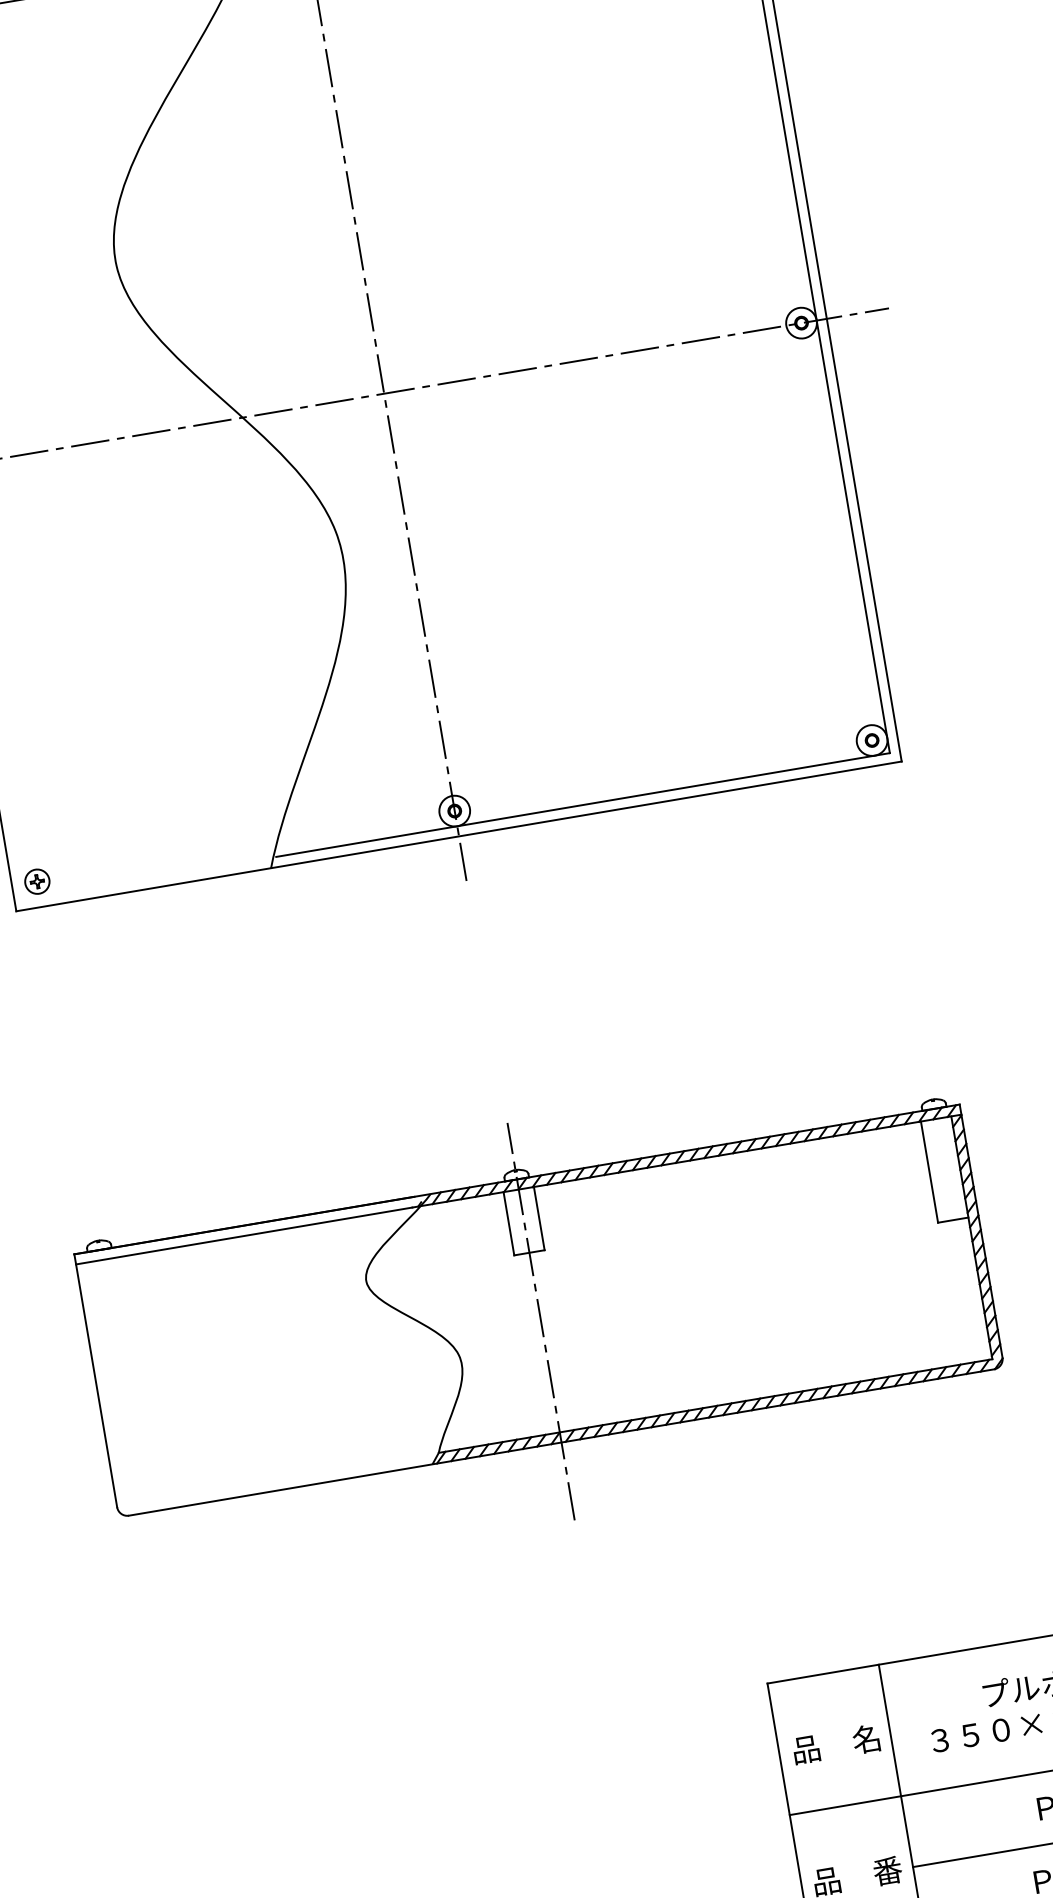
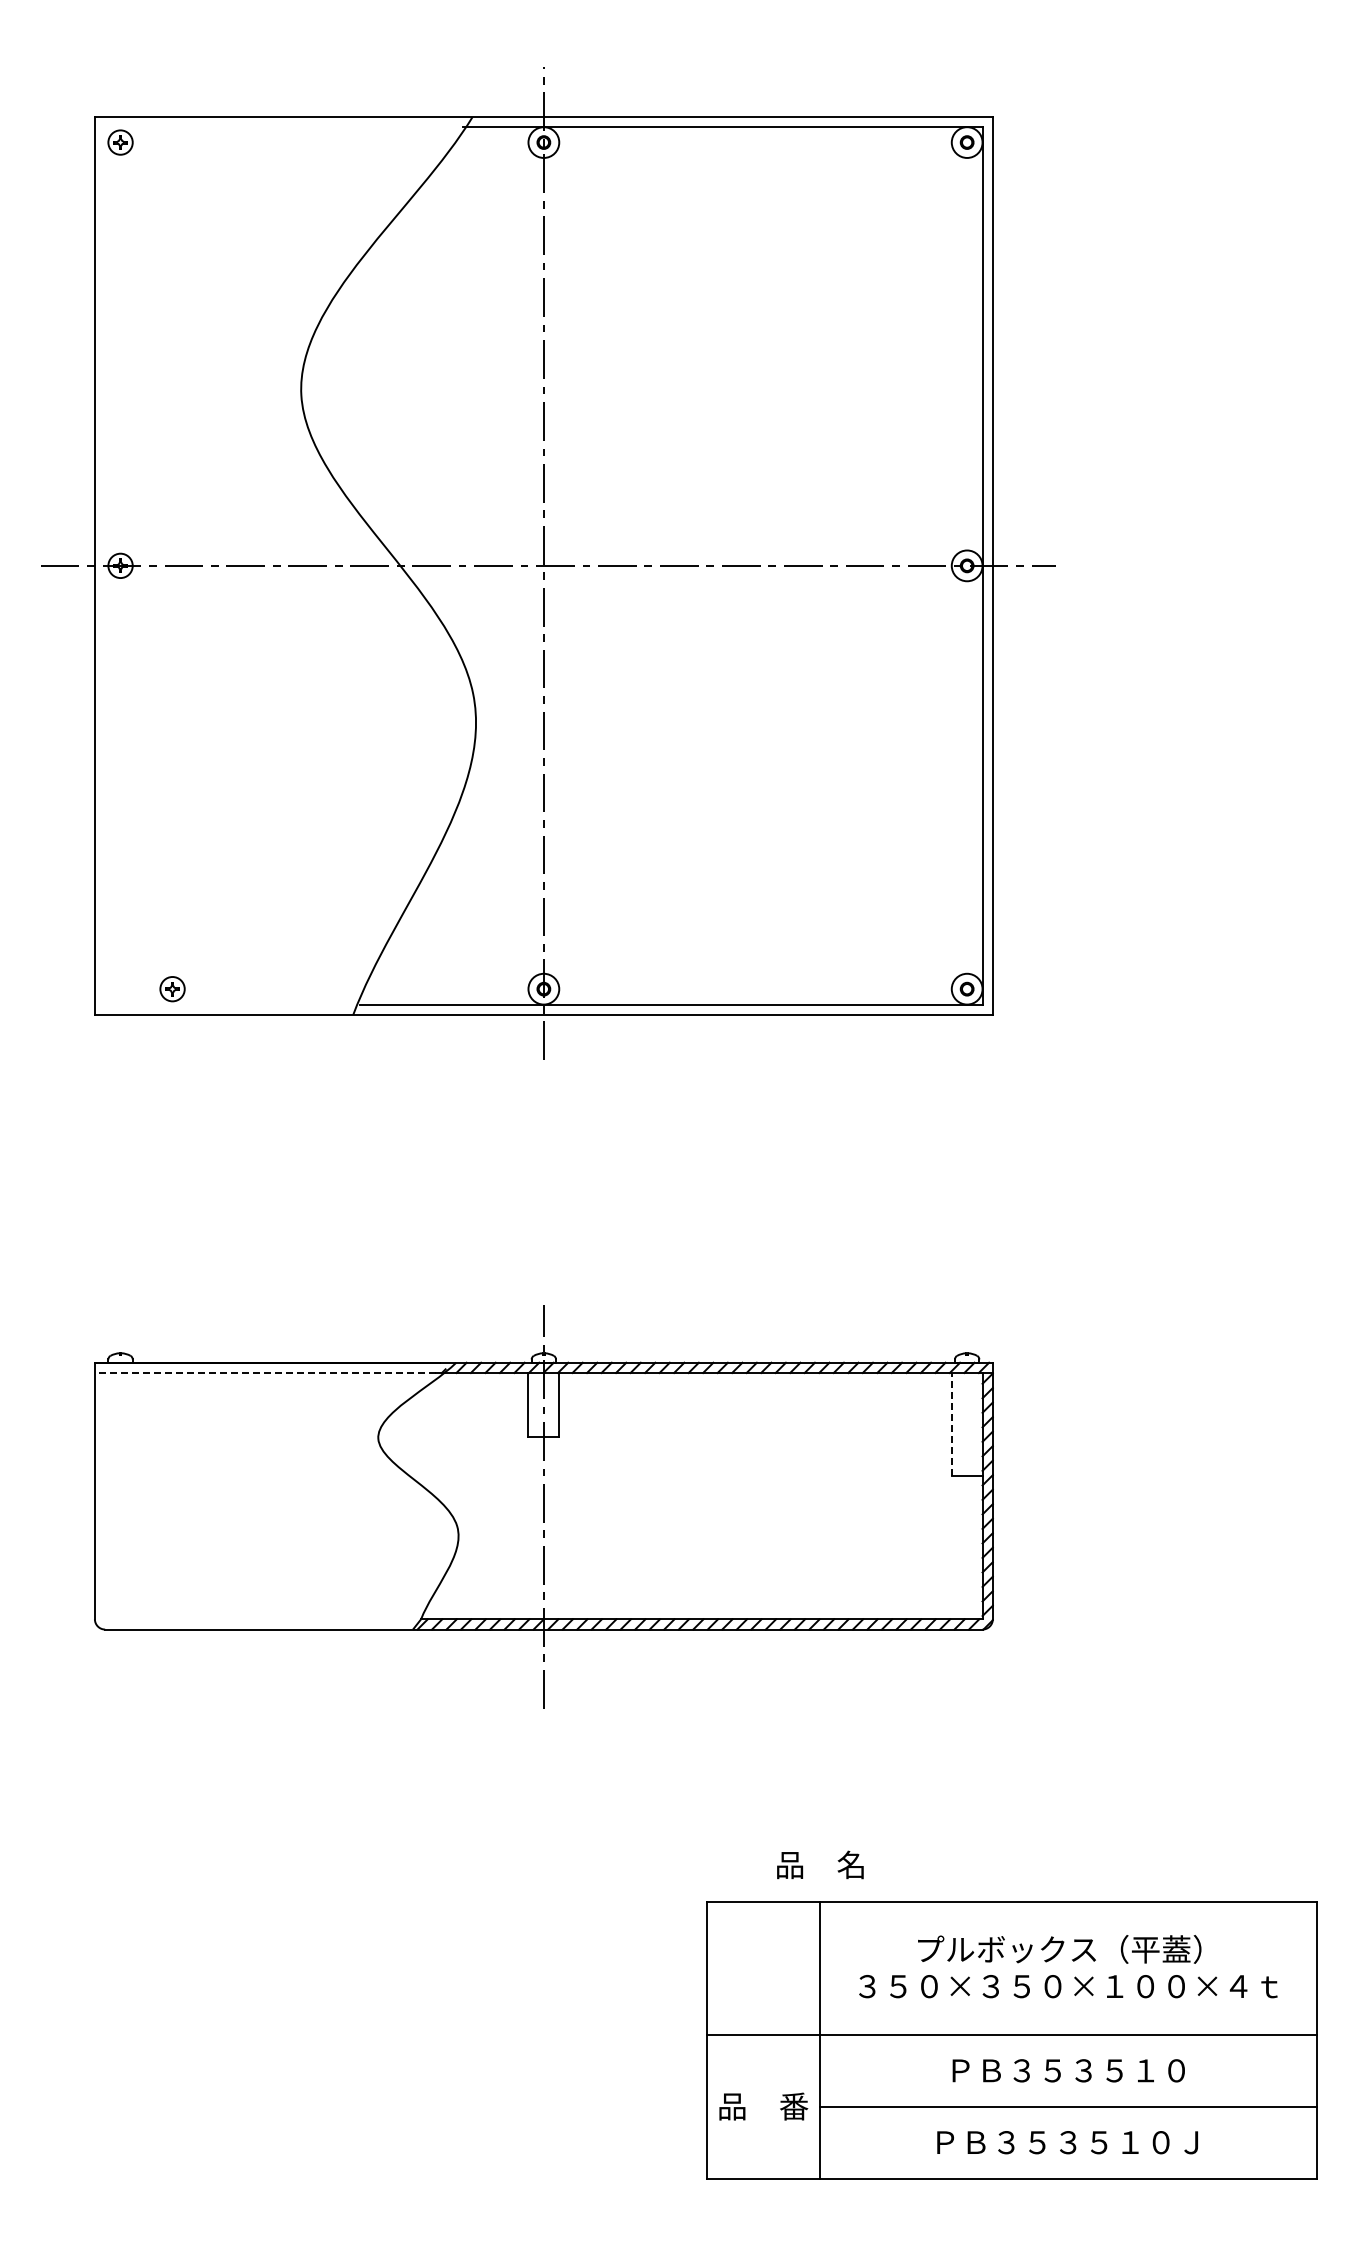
part: (37, 882) -> (172, 989), moved
line: (929, 1171) -> (951, 1423), solid -> dashed
line: (244, 1236) -> (265, 1373), solid -> dashed
text: (836, 1743) -> (820, 1864), moved

